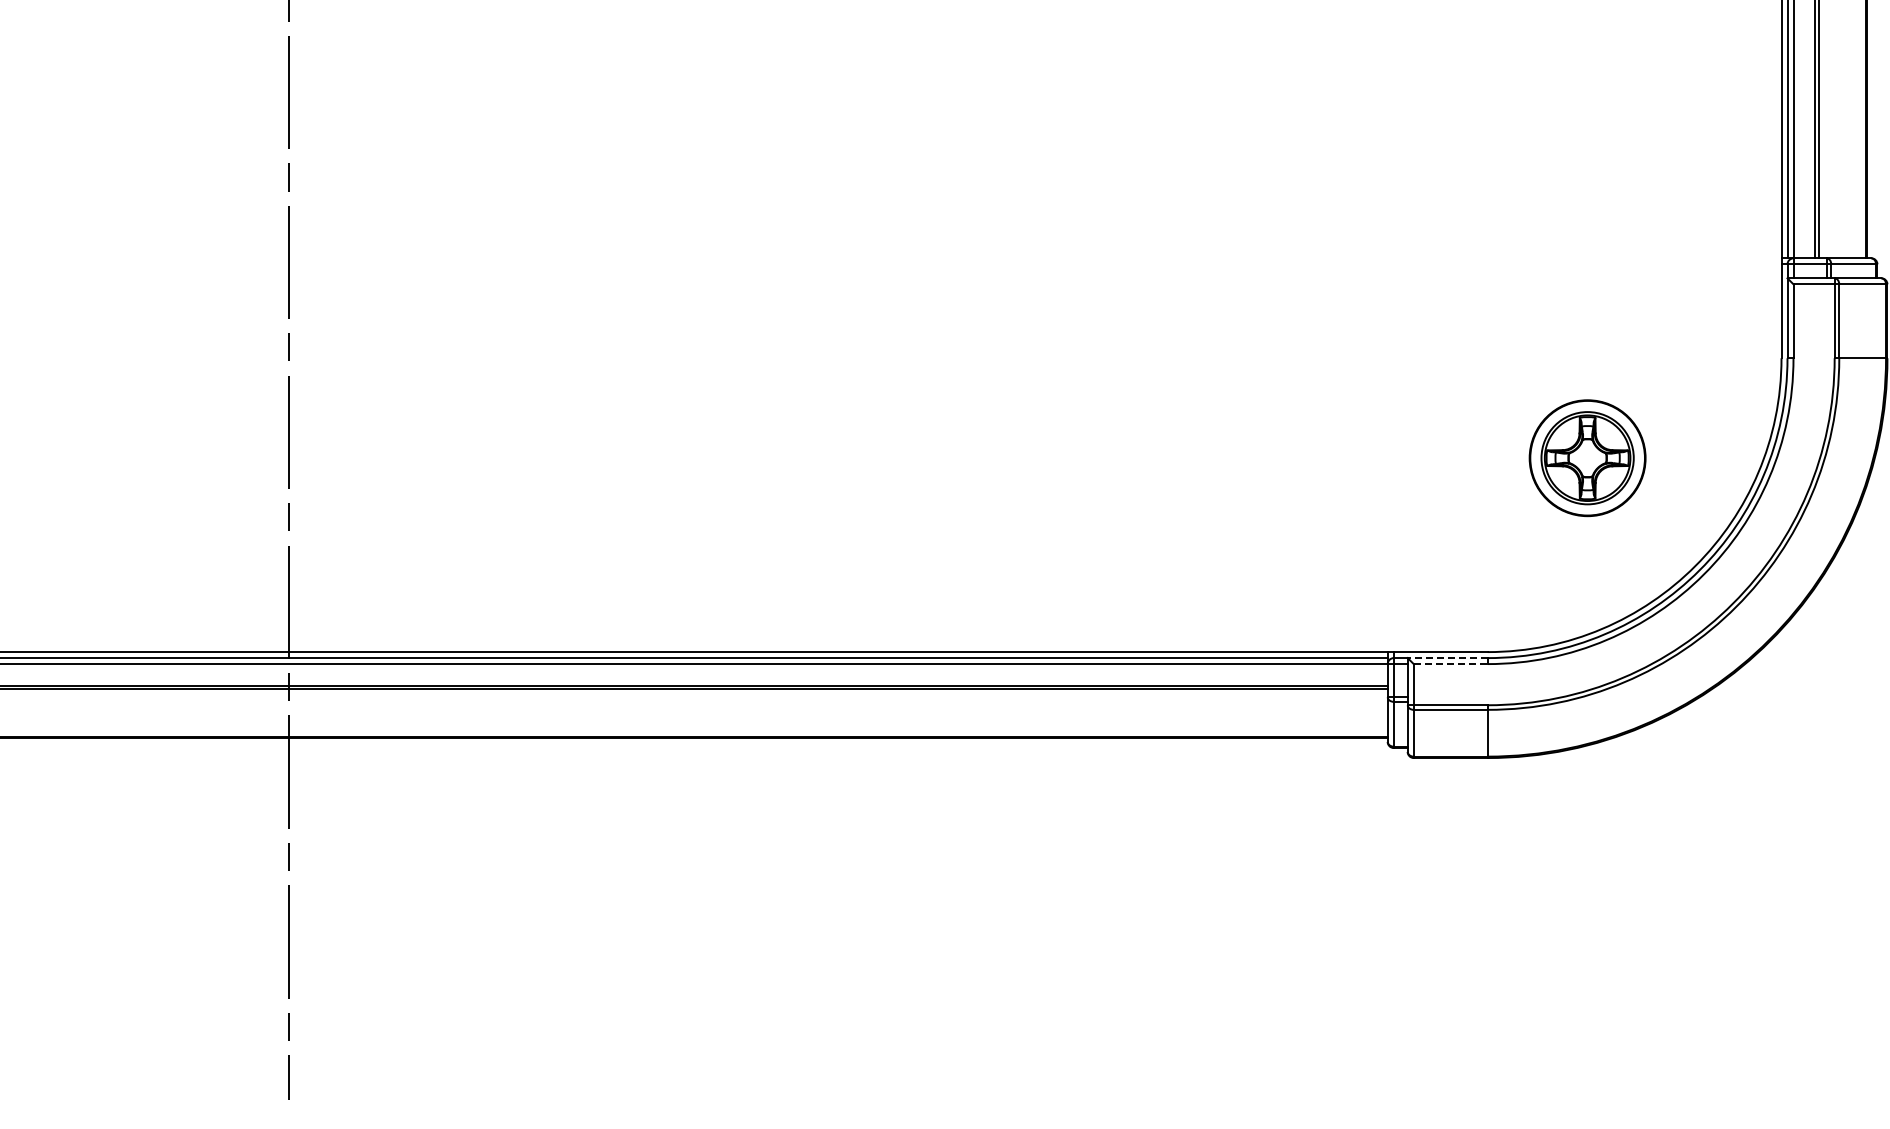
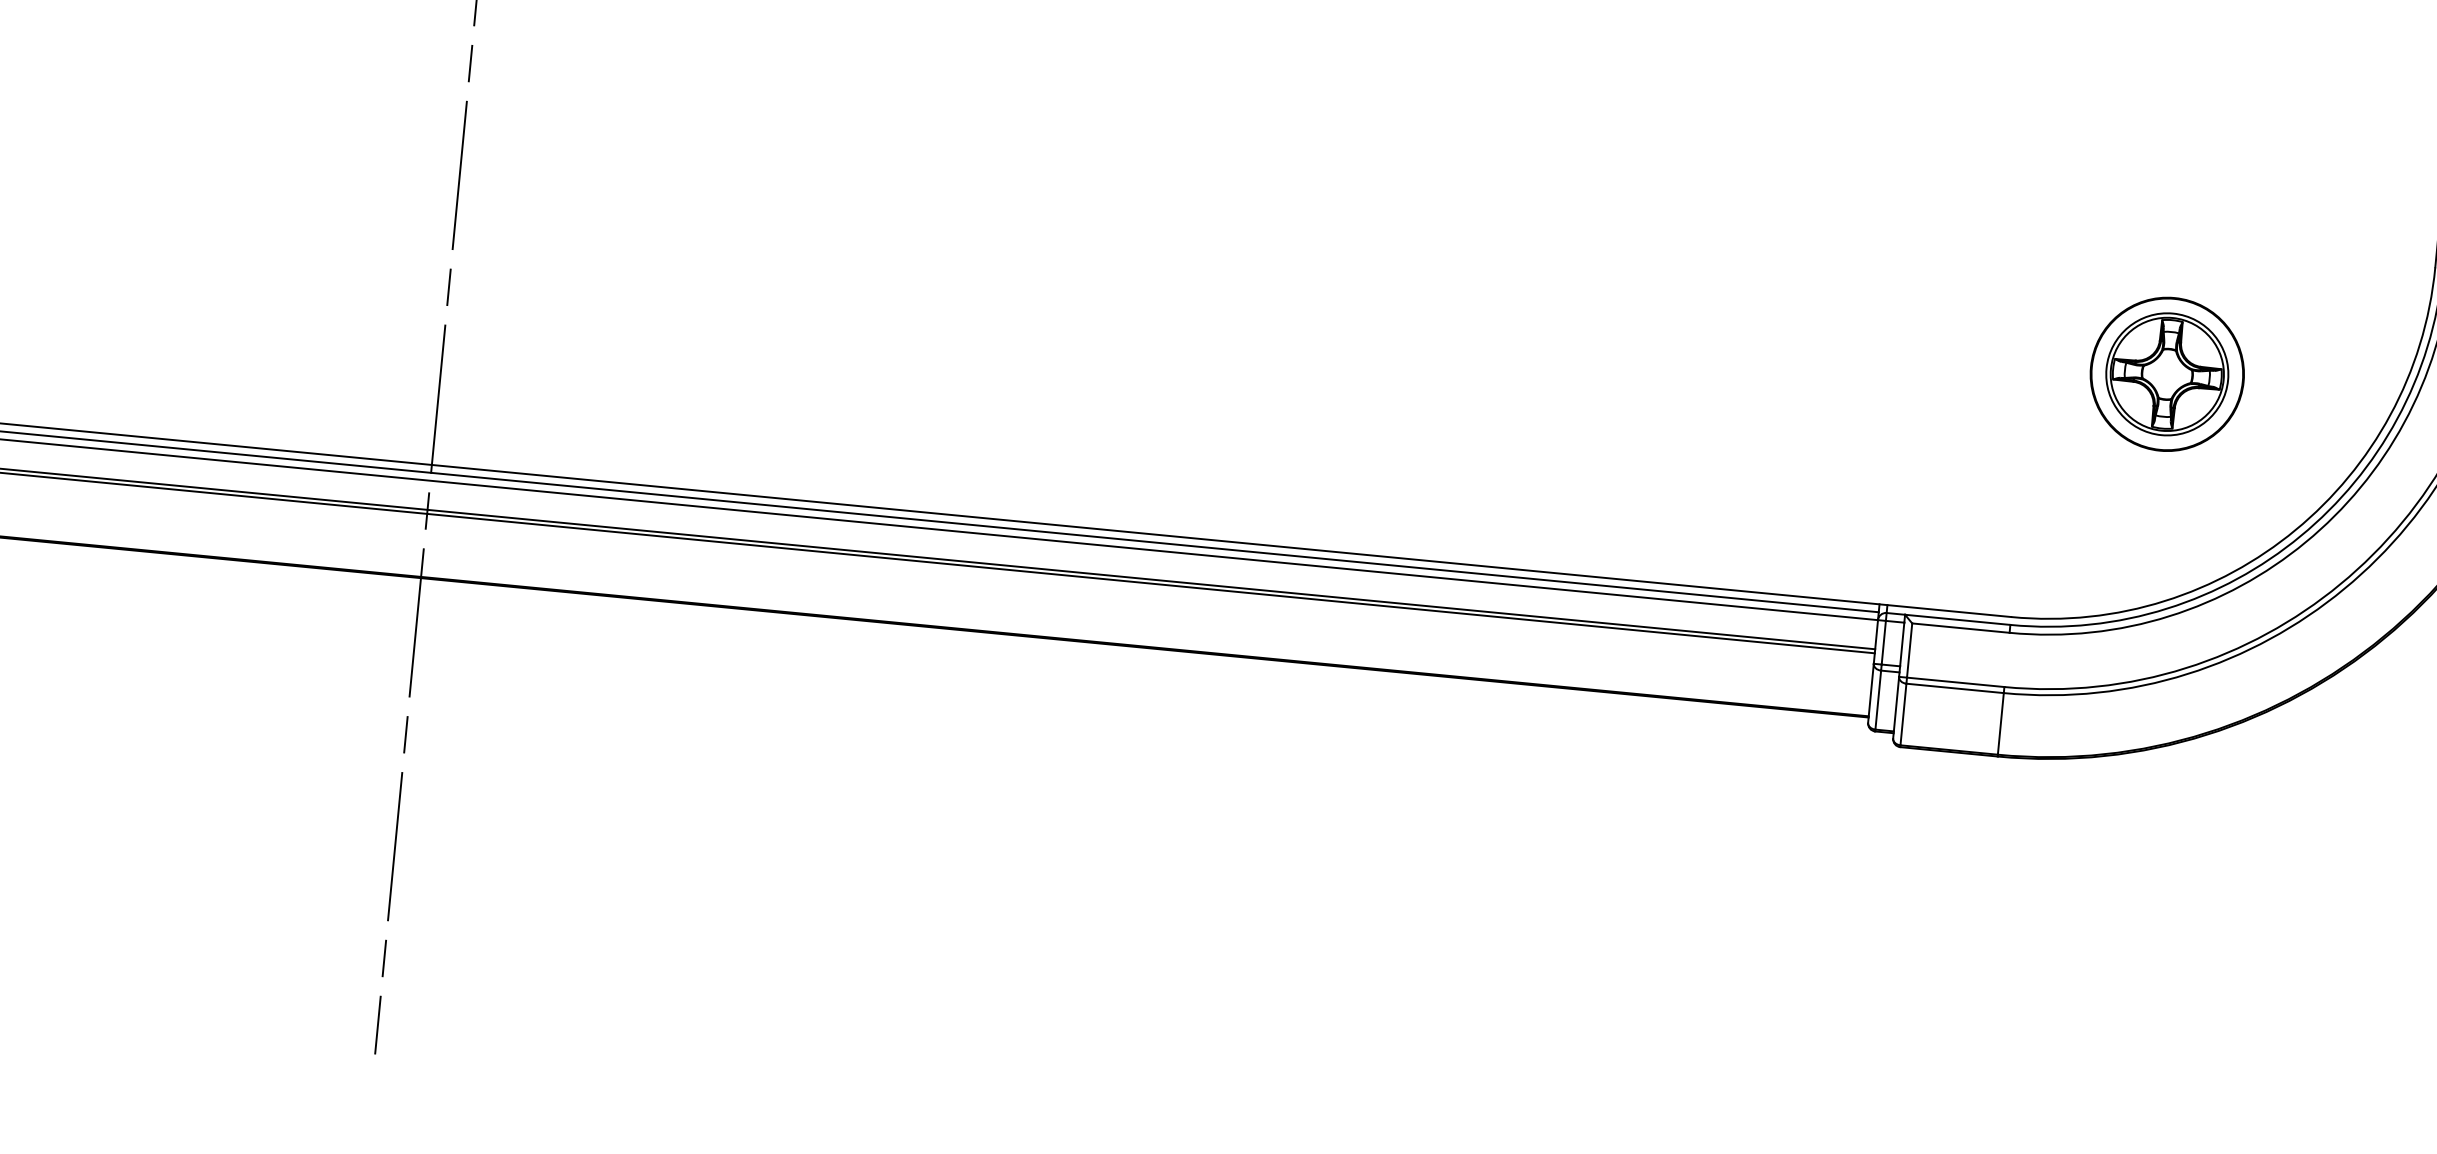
line: (1447, 658) -> (1957, 620), dashed -> solid
line: (1450, 664) -> (1960, 628), dashed -> solid

